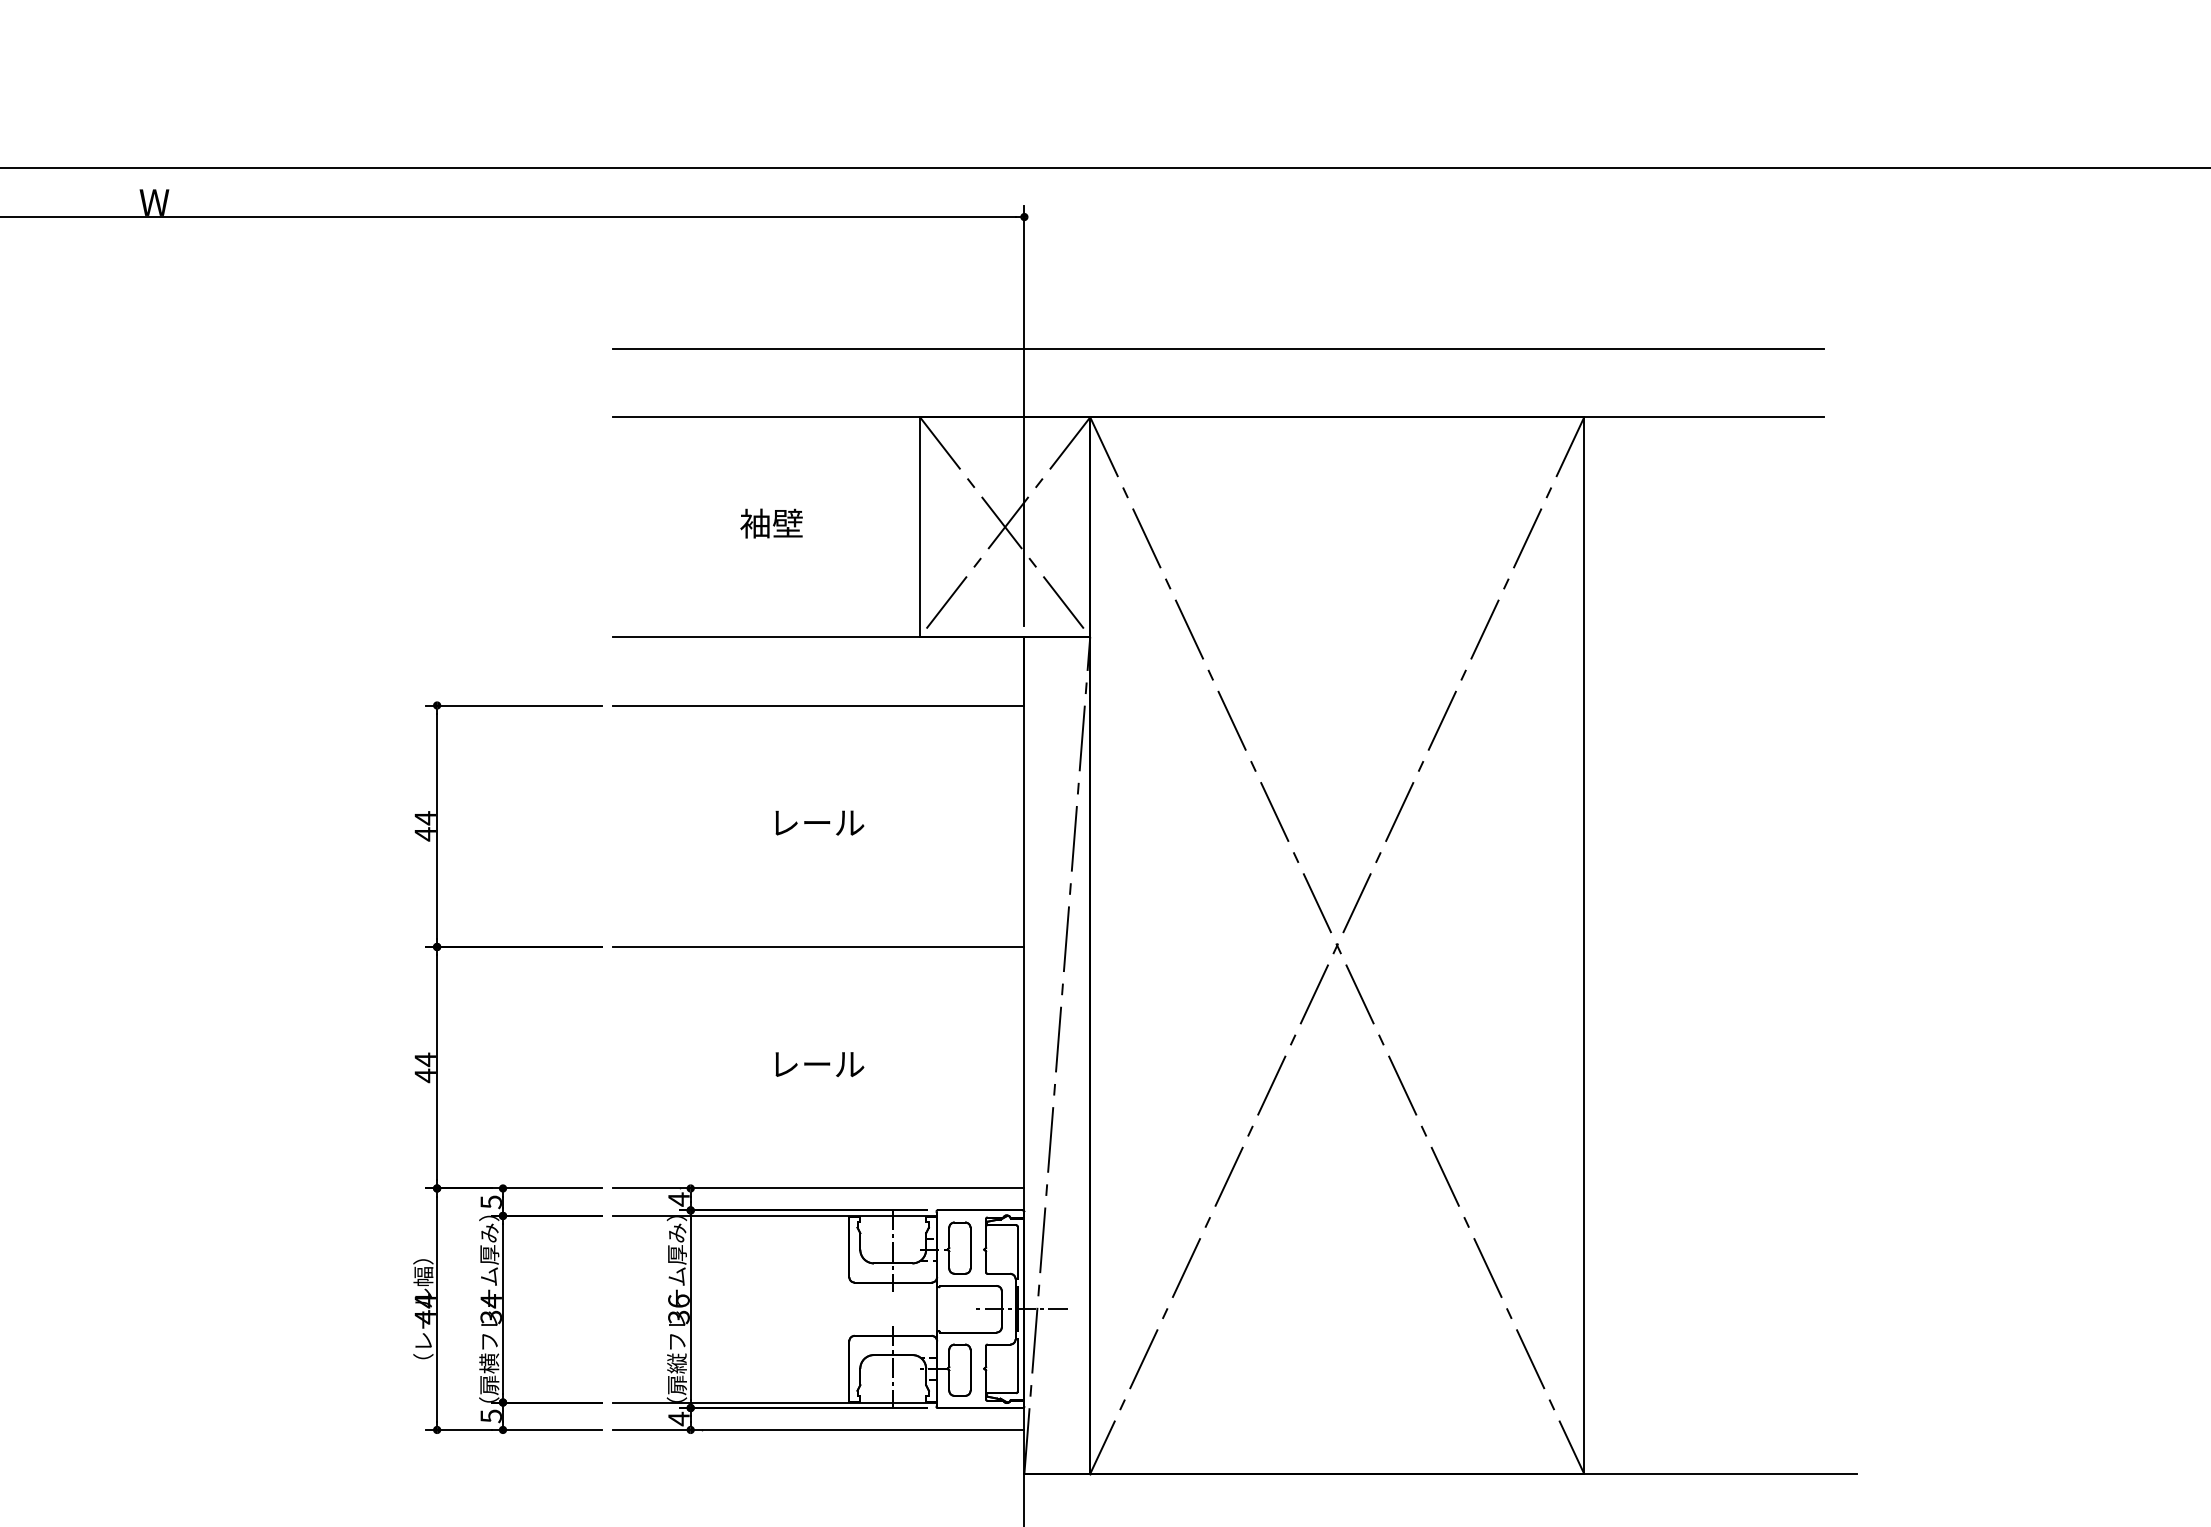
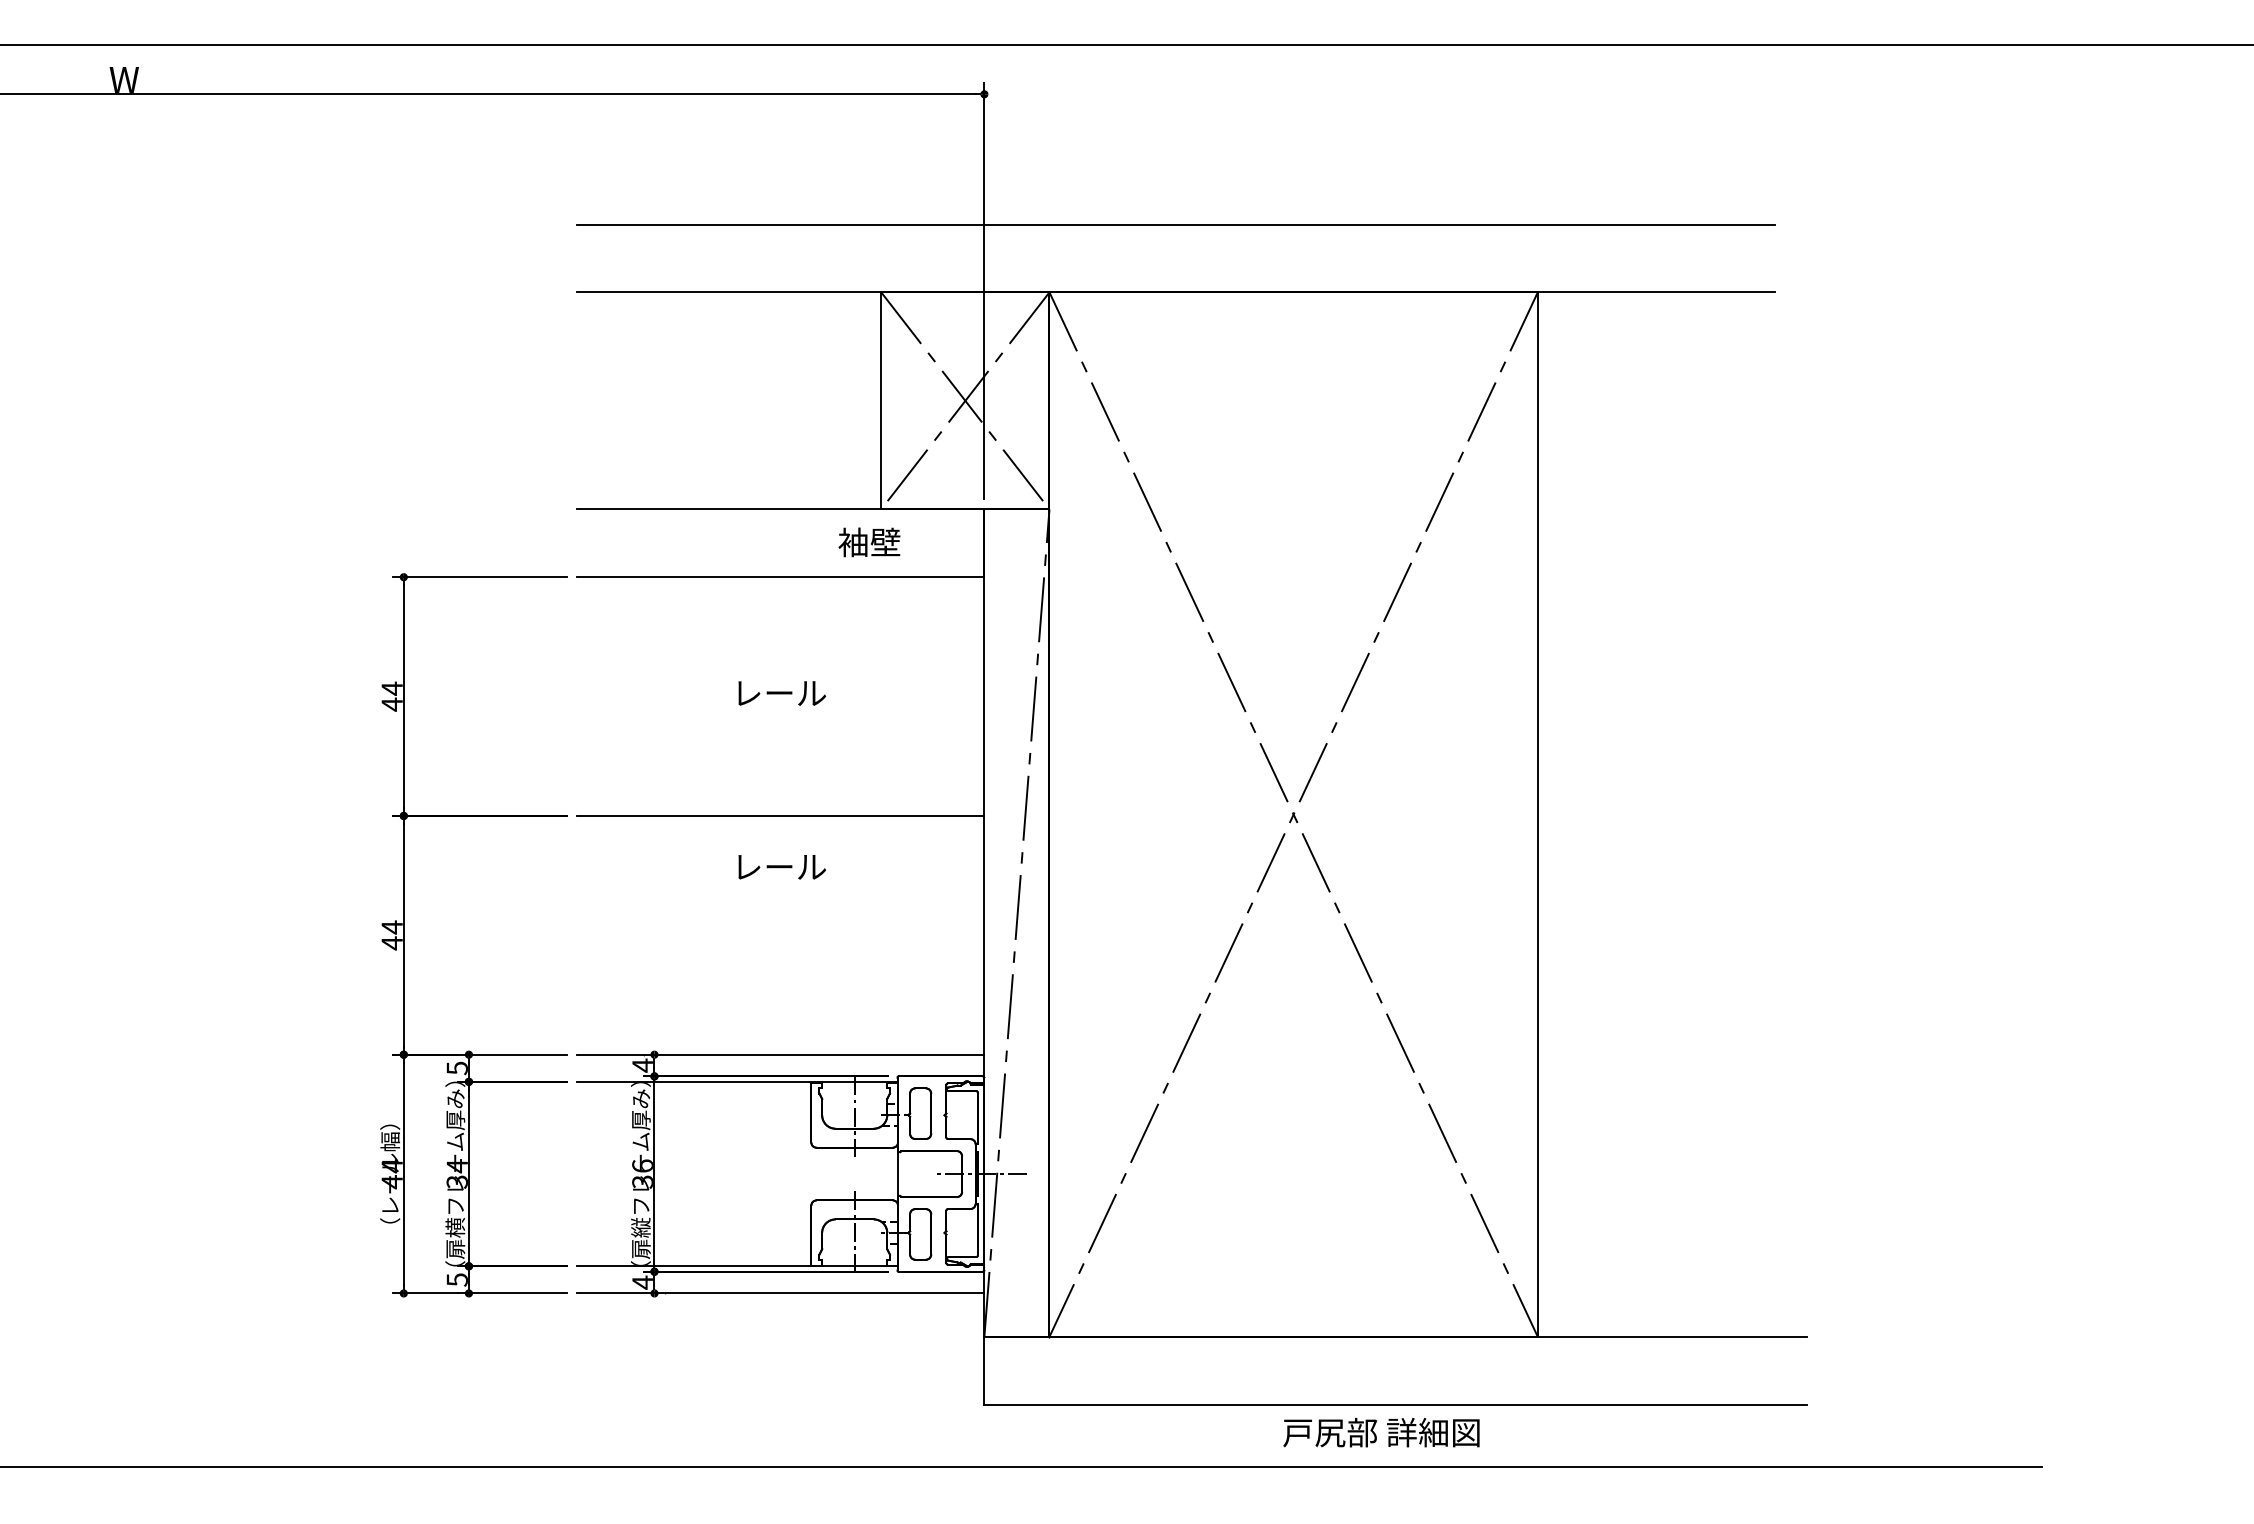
text: (771, 523) -> (869, 542), moved
text: (819, 1064) -> (781, 867), moved

